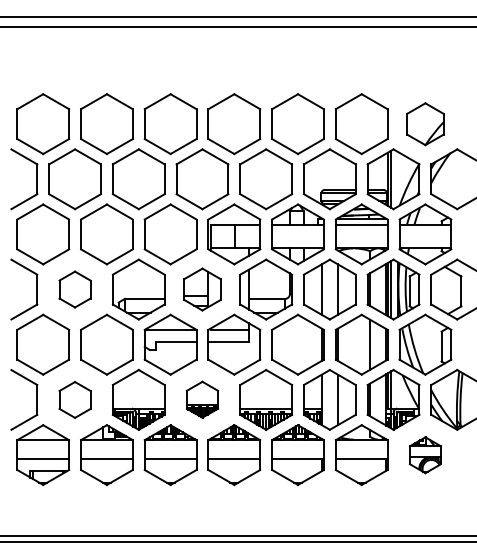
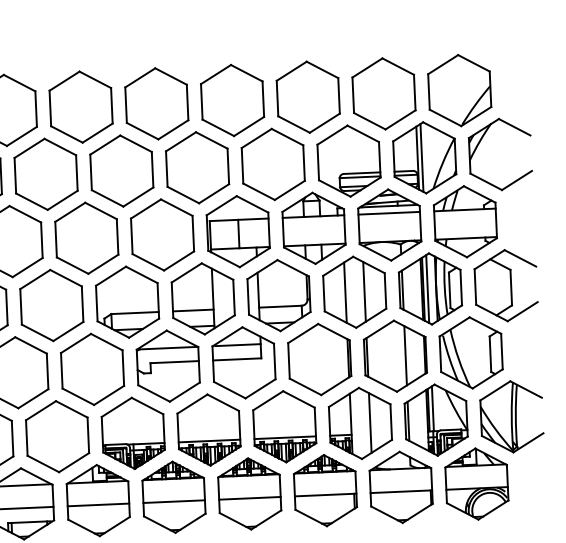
part: (425, 124) -> (459, 91), size x1.43
part: (74, 289) -> (51, 305), size x1.67
part: (202, 289) -> (203, 298), size x1.43
part: (74, 399) -> (56, 436), size x1.67
part: (202, 399) -> (209, 429), size x1.67
part: (425, 455) -> (477, 484), size x1.67

